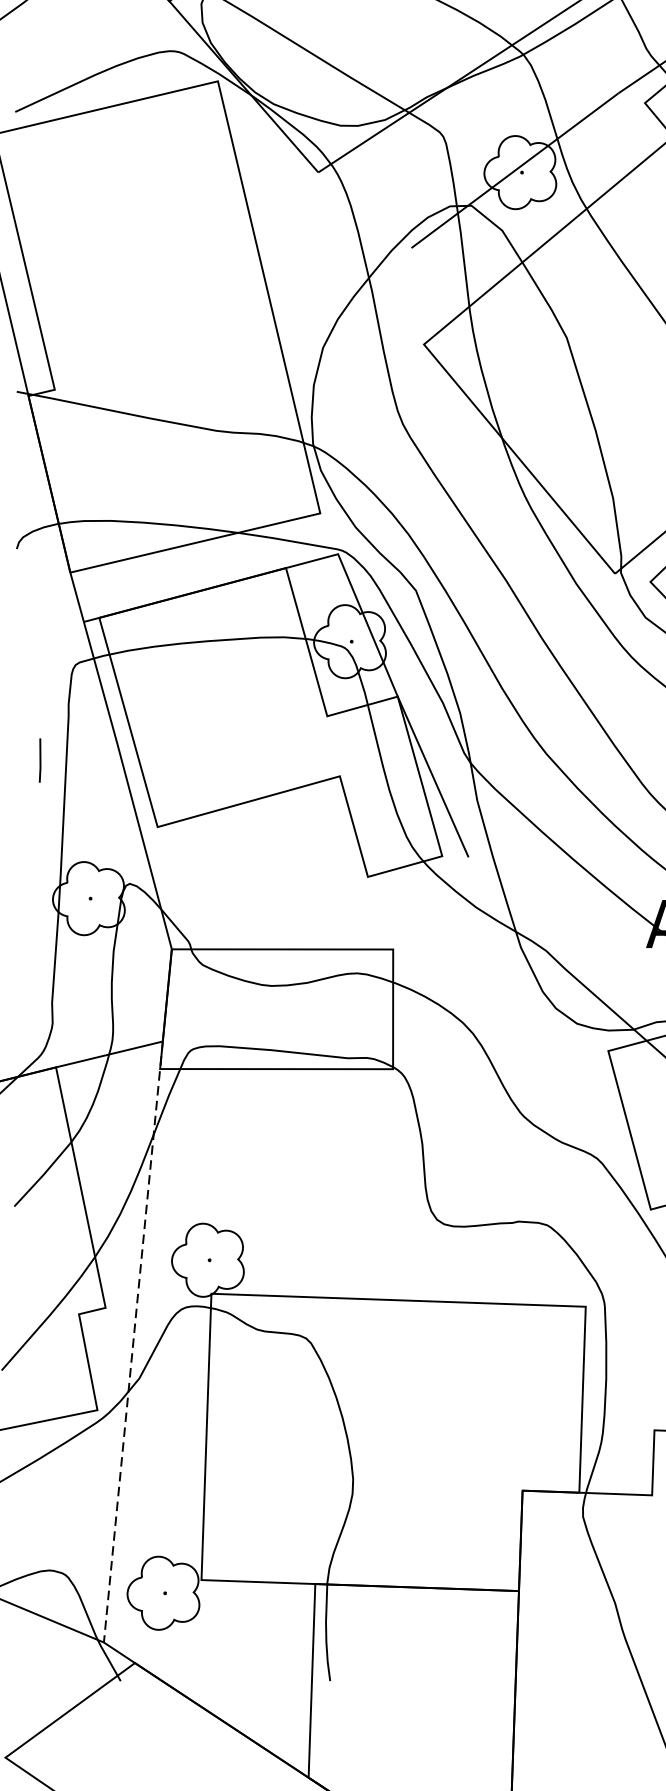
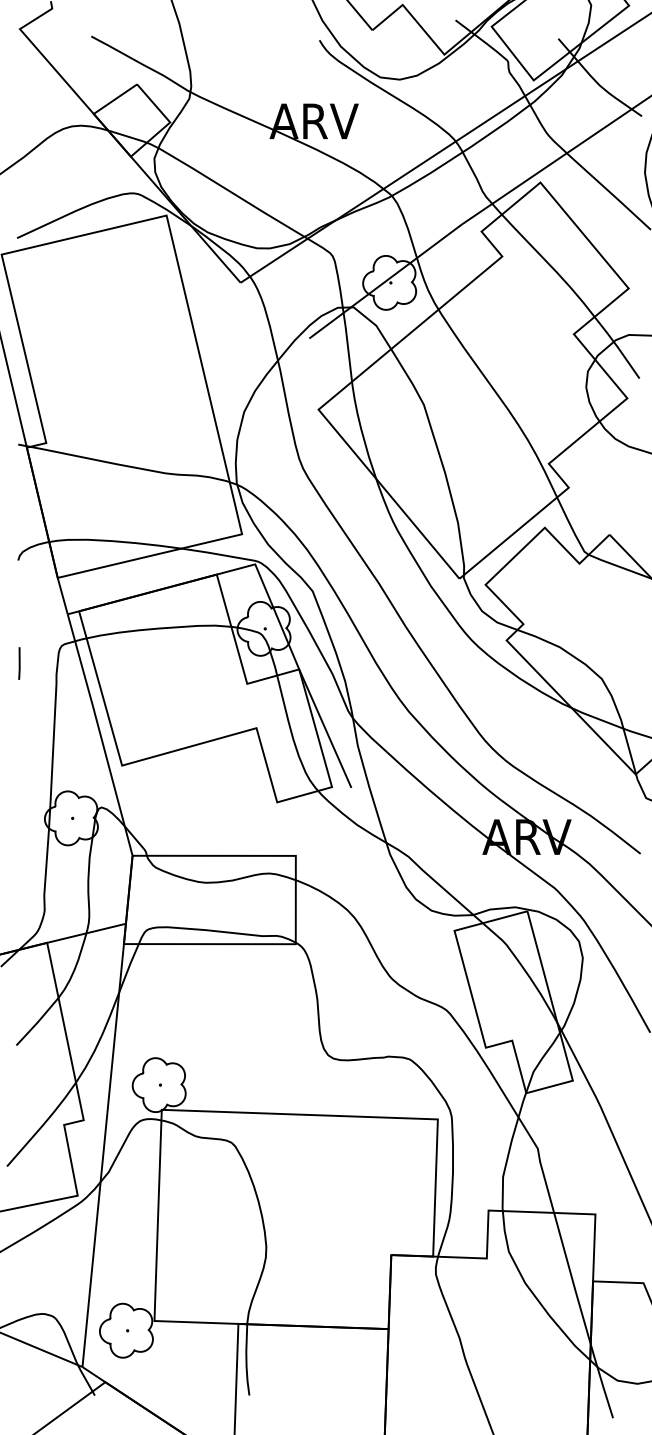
line: (40, 760) -> (19, 663), moved
line: (133, 1342) -> (104, 1145), dashed -> solid

